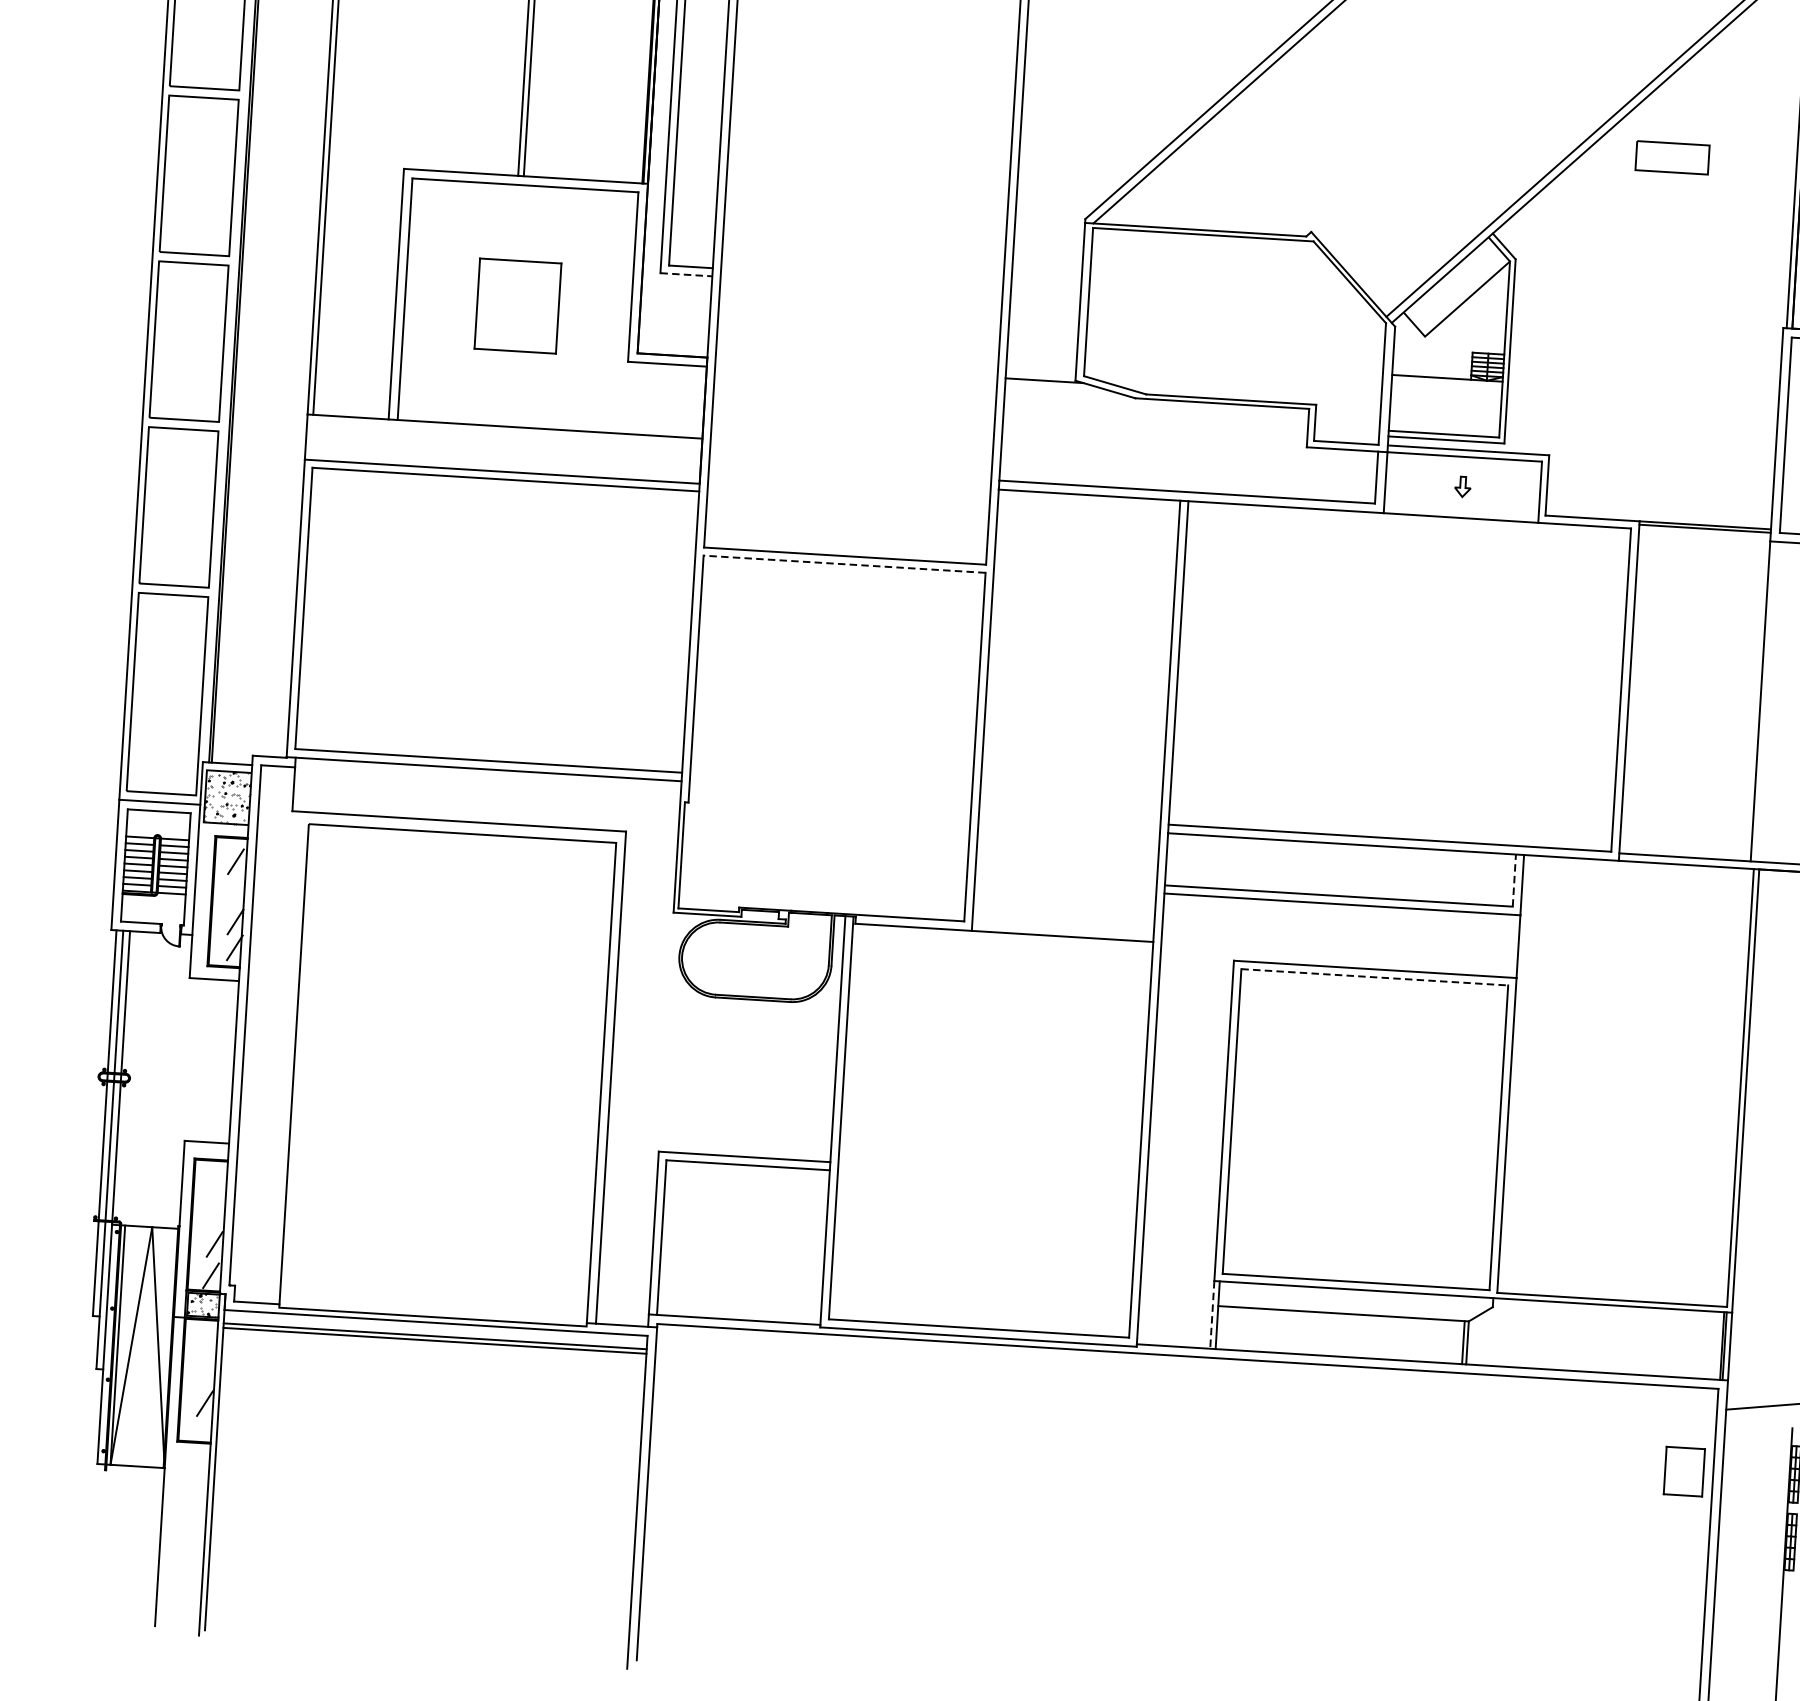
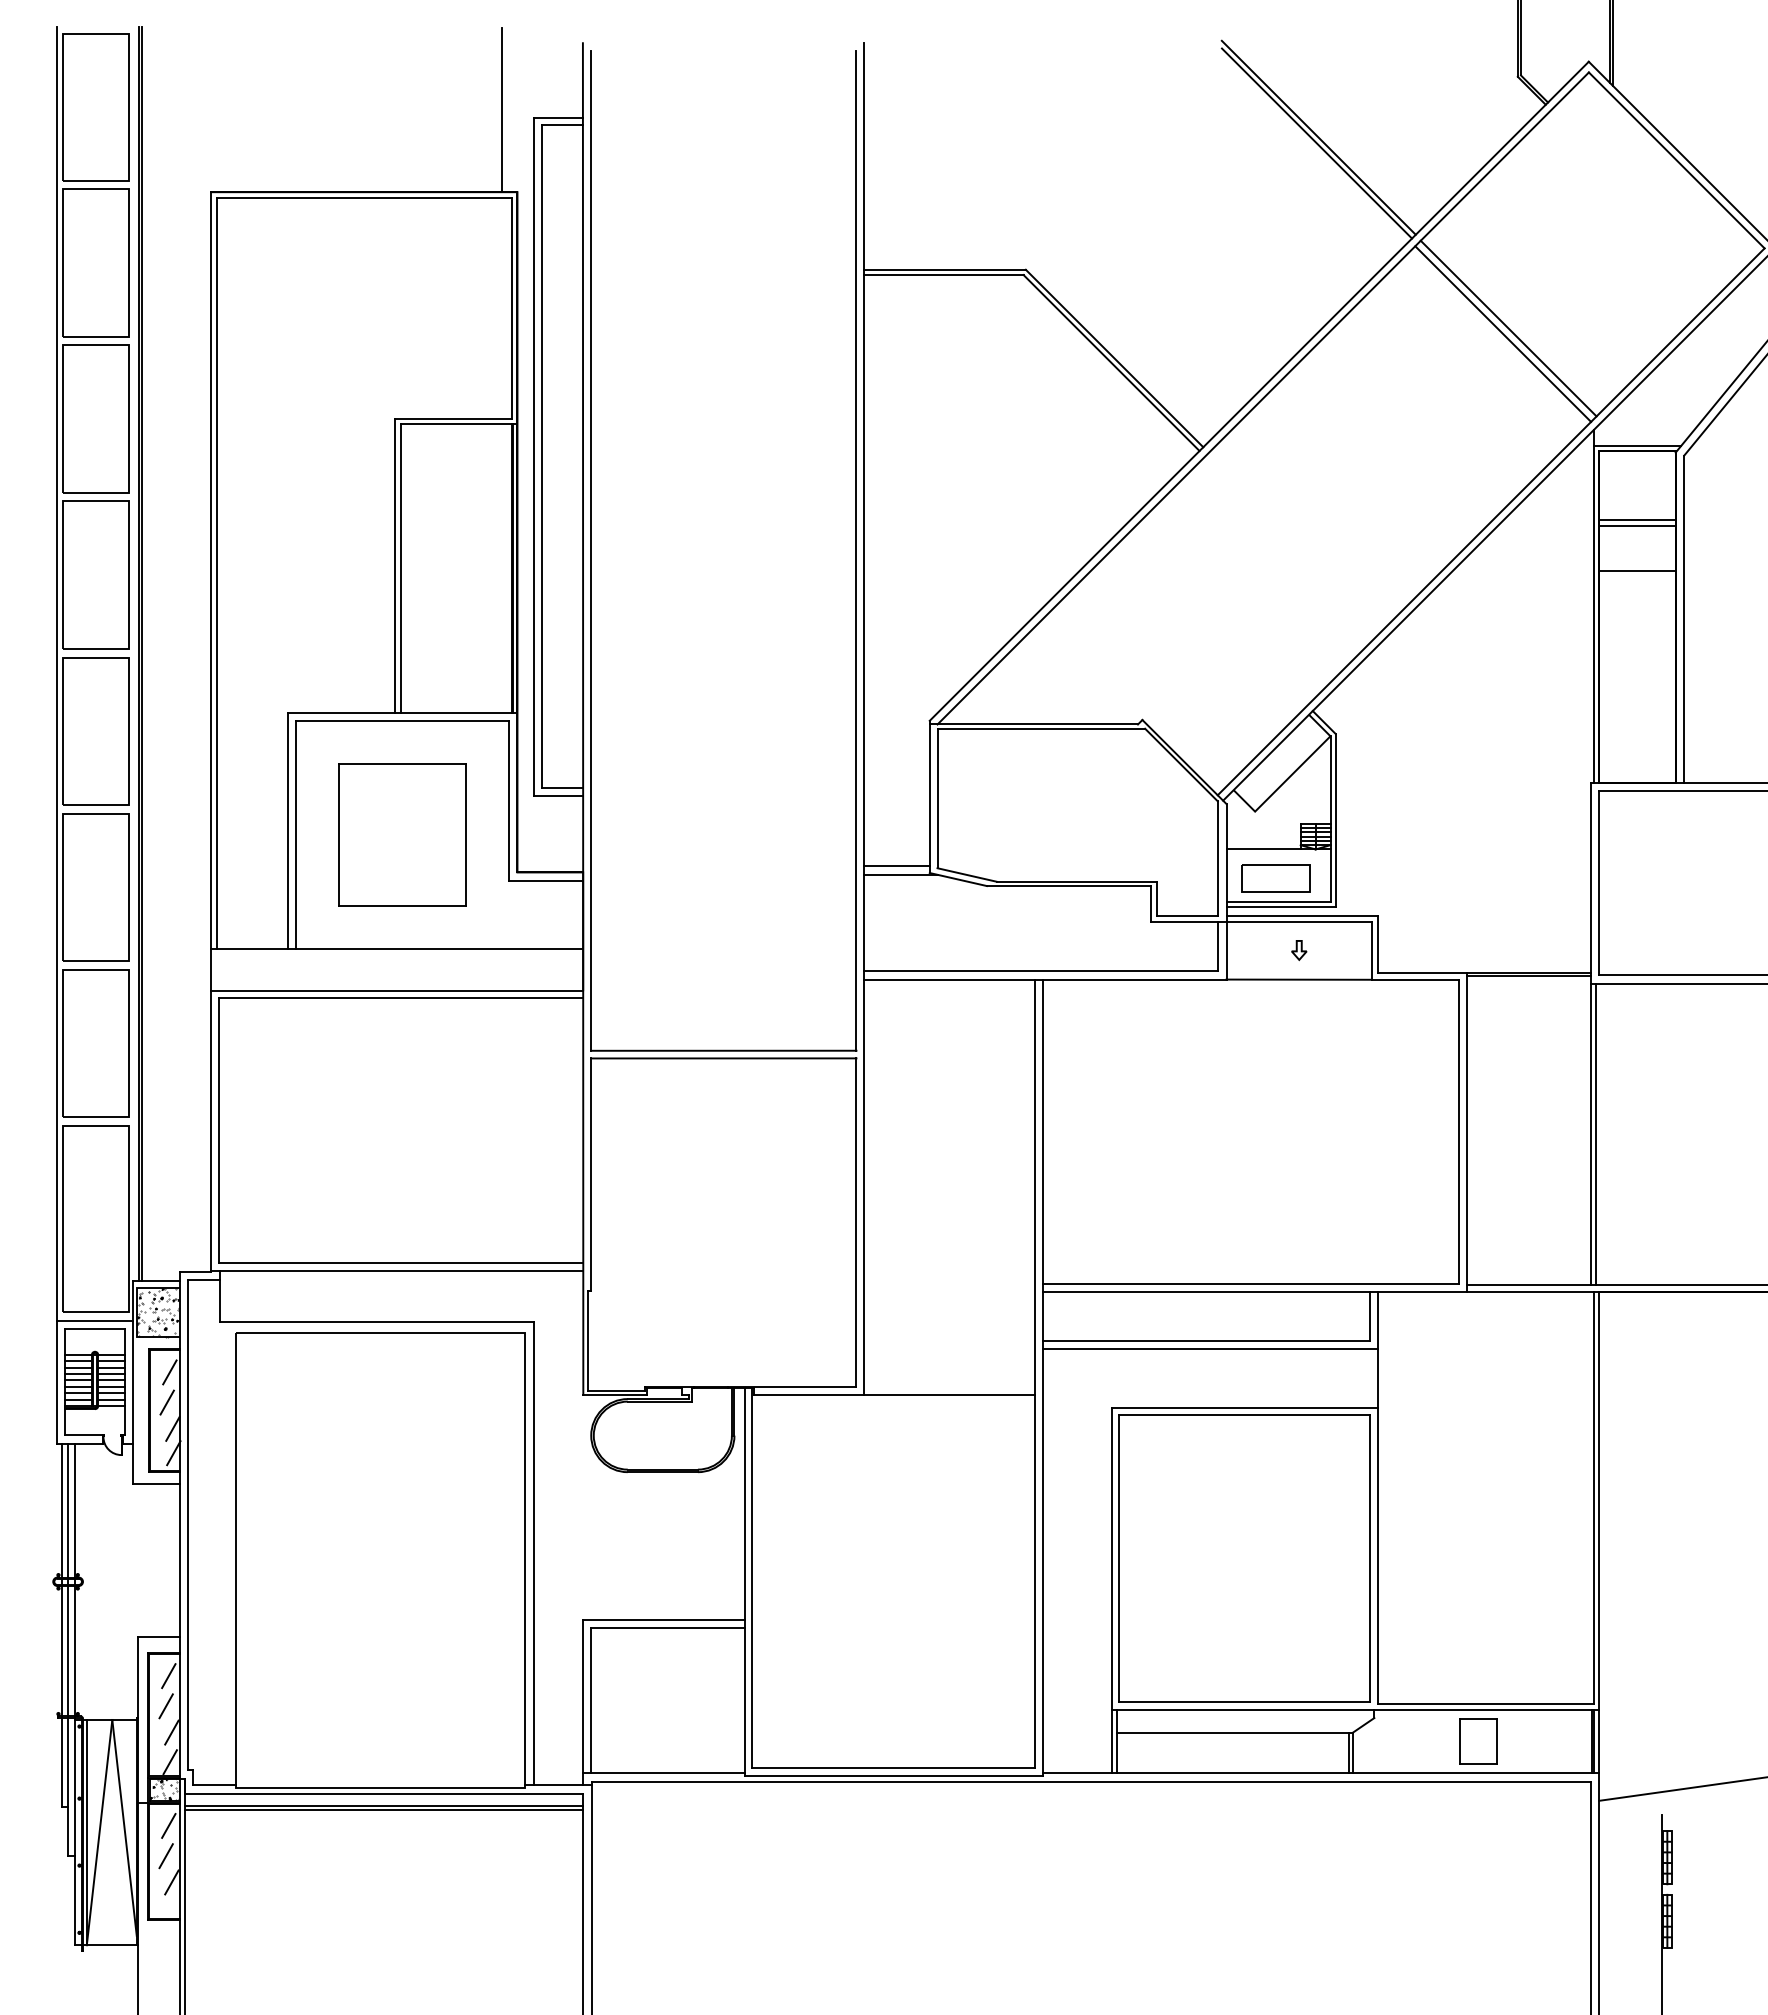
part: (1672, 157) -> (1275, 878), moved
line: (687, 274) -> (559, 795), dashed -> solid
part: (517, 305) -> (402, 834), size x1.67
line: (1040, 370) -> (896, 865), added
line: (844, 564) -> (723, 1058), dashed -> solid
line: (1766, 701) -> (1596, 1134), added
line: (1514, 880) -> (1370, 1316), dashed -> solid
line: (230, 893) -> (166, 1402), added
line: (1374, 977) -> (1244, 1415), dashed -> solid
line: (214, 1184) -> (168, 1676), added
line: (209, 1216) -> (165, 1706), added
line: (1212, 1314) -> (1111, 1741), dashed -> solid
line: (205, 1342) -> (168, 1825), added
line: (199, 1375) -> (165, 1856), added
part: (1684, 1471) -> (1478, 1741), moved

